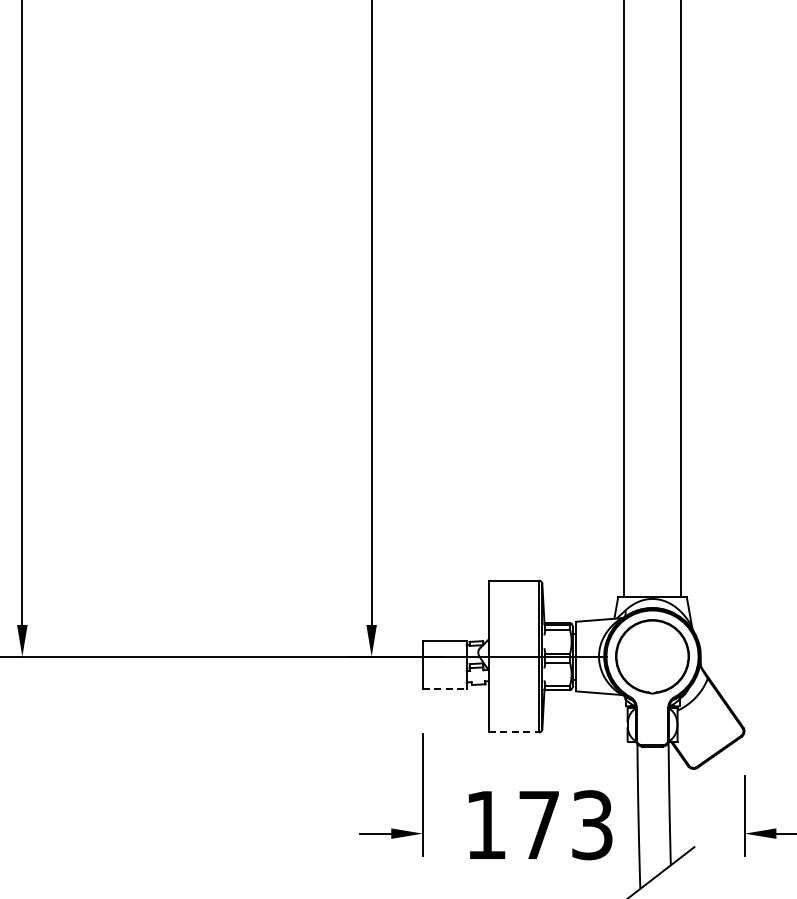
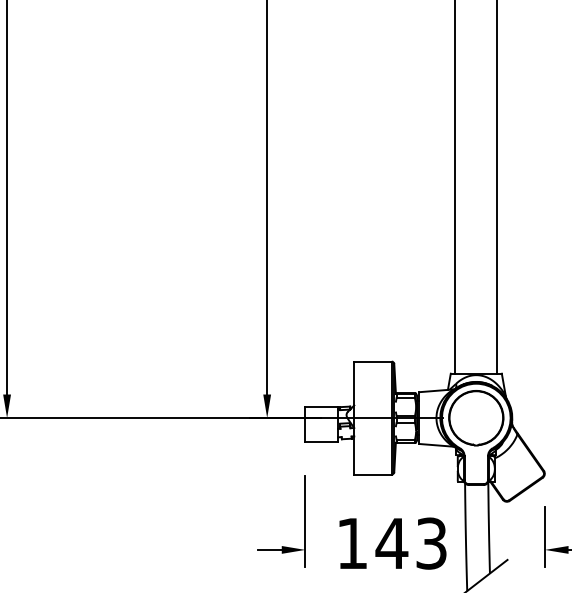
line: (444, 688) -> (321, 441), dashed -> solid
line: (514, 732) -> (373, 474), dashed -> solid
text: (539, 824) -> (392, 543), 173 -> 143

